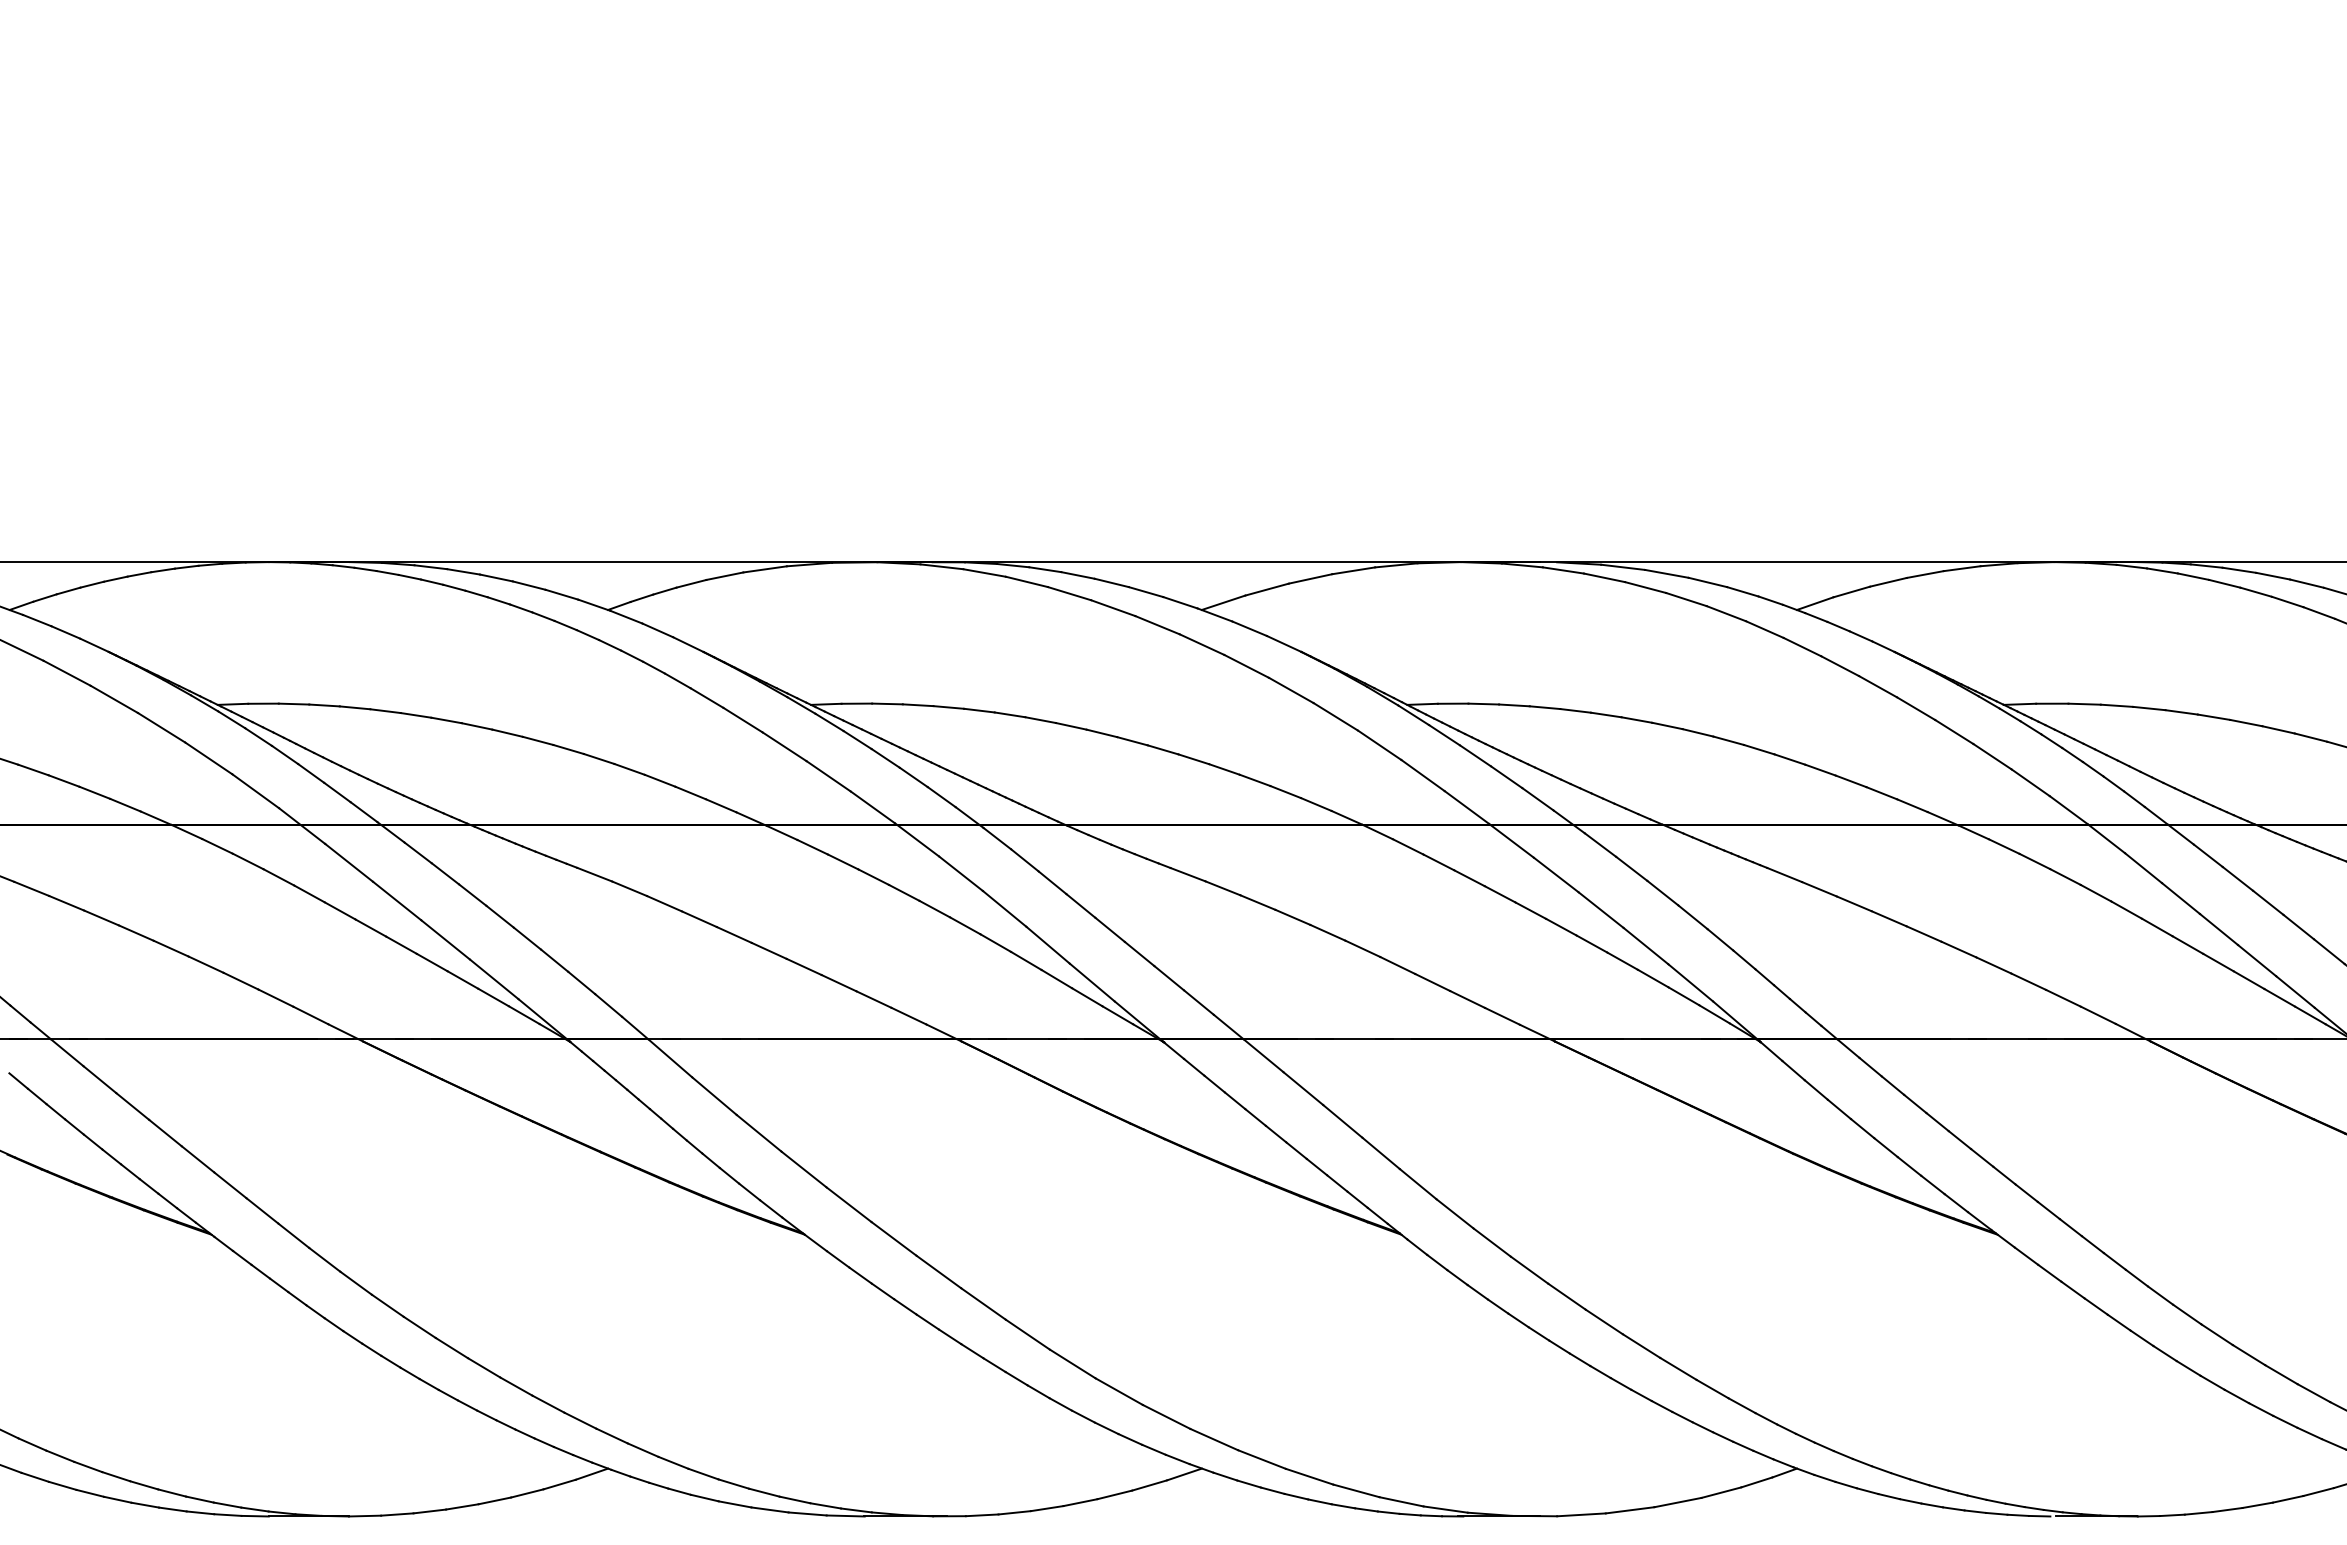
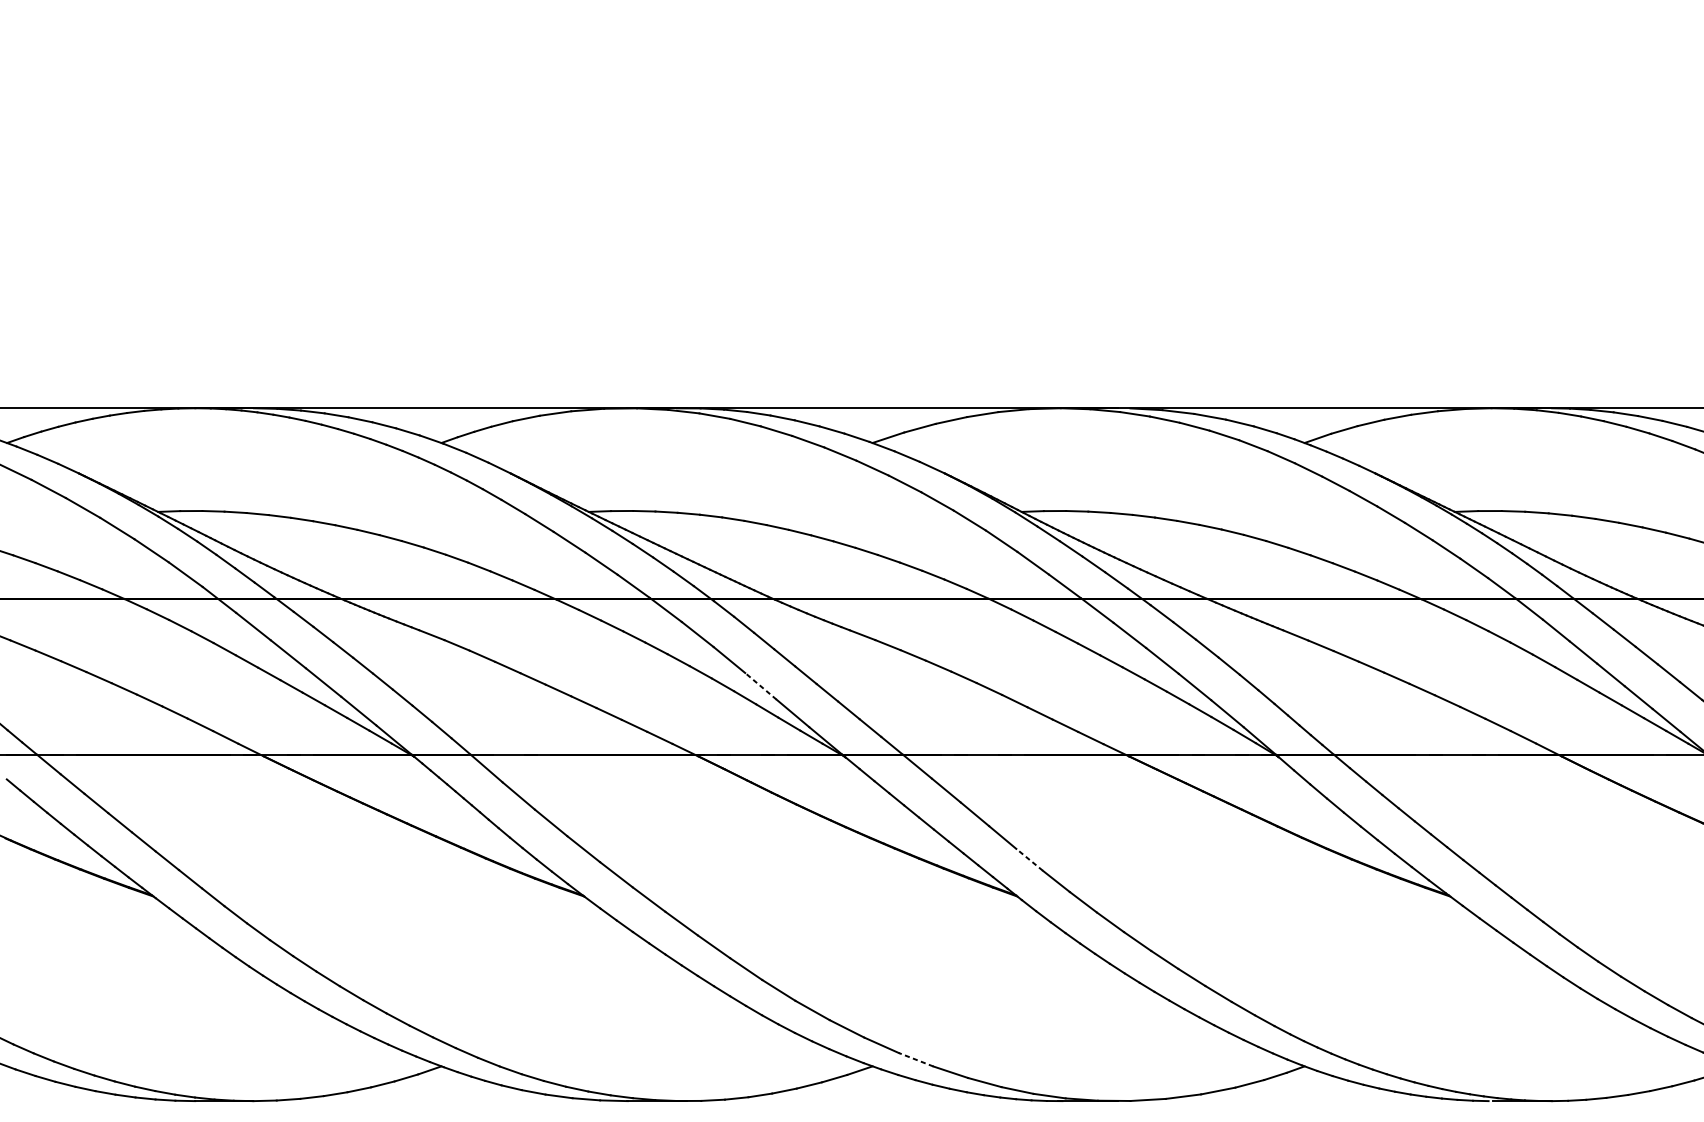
line: (1047, 944) -> (760, 685), solid -> dashed
line: (1418, 1184) -> (1029, 860), solid -> dashed
line: (1262, 1459) -> (916, 1059), solid -> dashed

